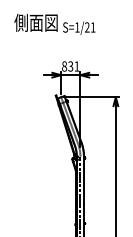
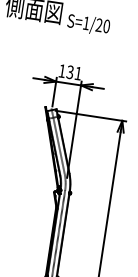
text: (92, 27) -> (105, 26), S=1/21 -> S=1/20
text: (64, 66) -> (62, 71), 831 -> 131

